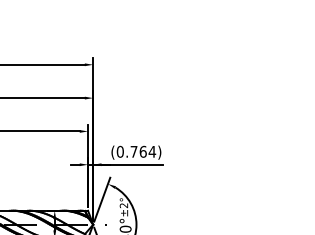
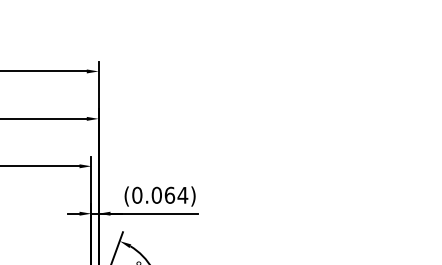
text: (133, 151) -> (156, 194), (0.764) -> (0.064)

